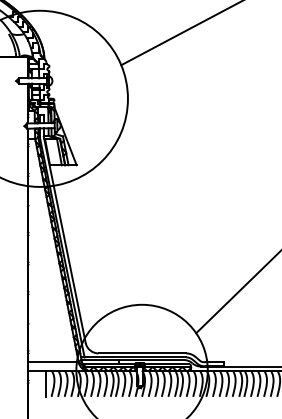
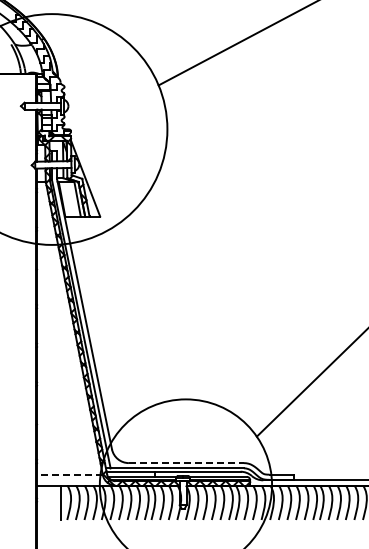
line: (142, 353) -> (186, 463), solid -> dashed
line: (53, 362) -> (69, 474), solid -> dashed

